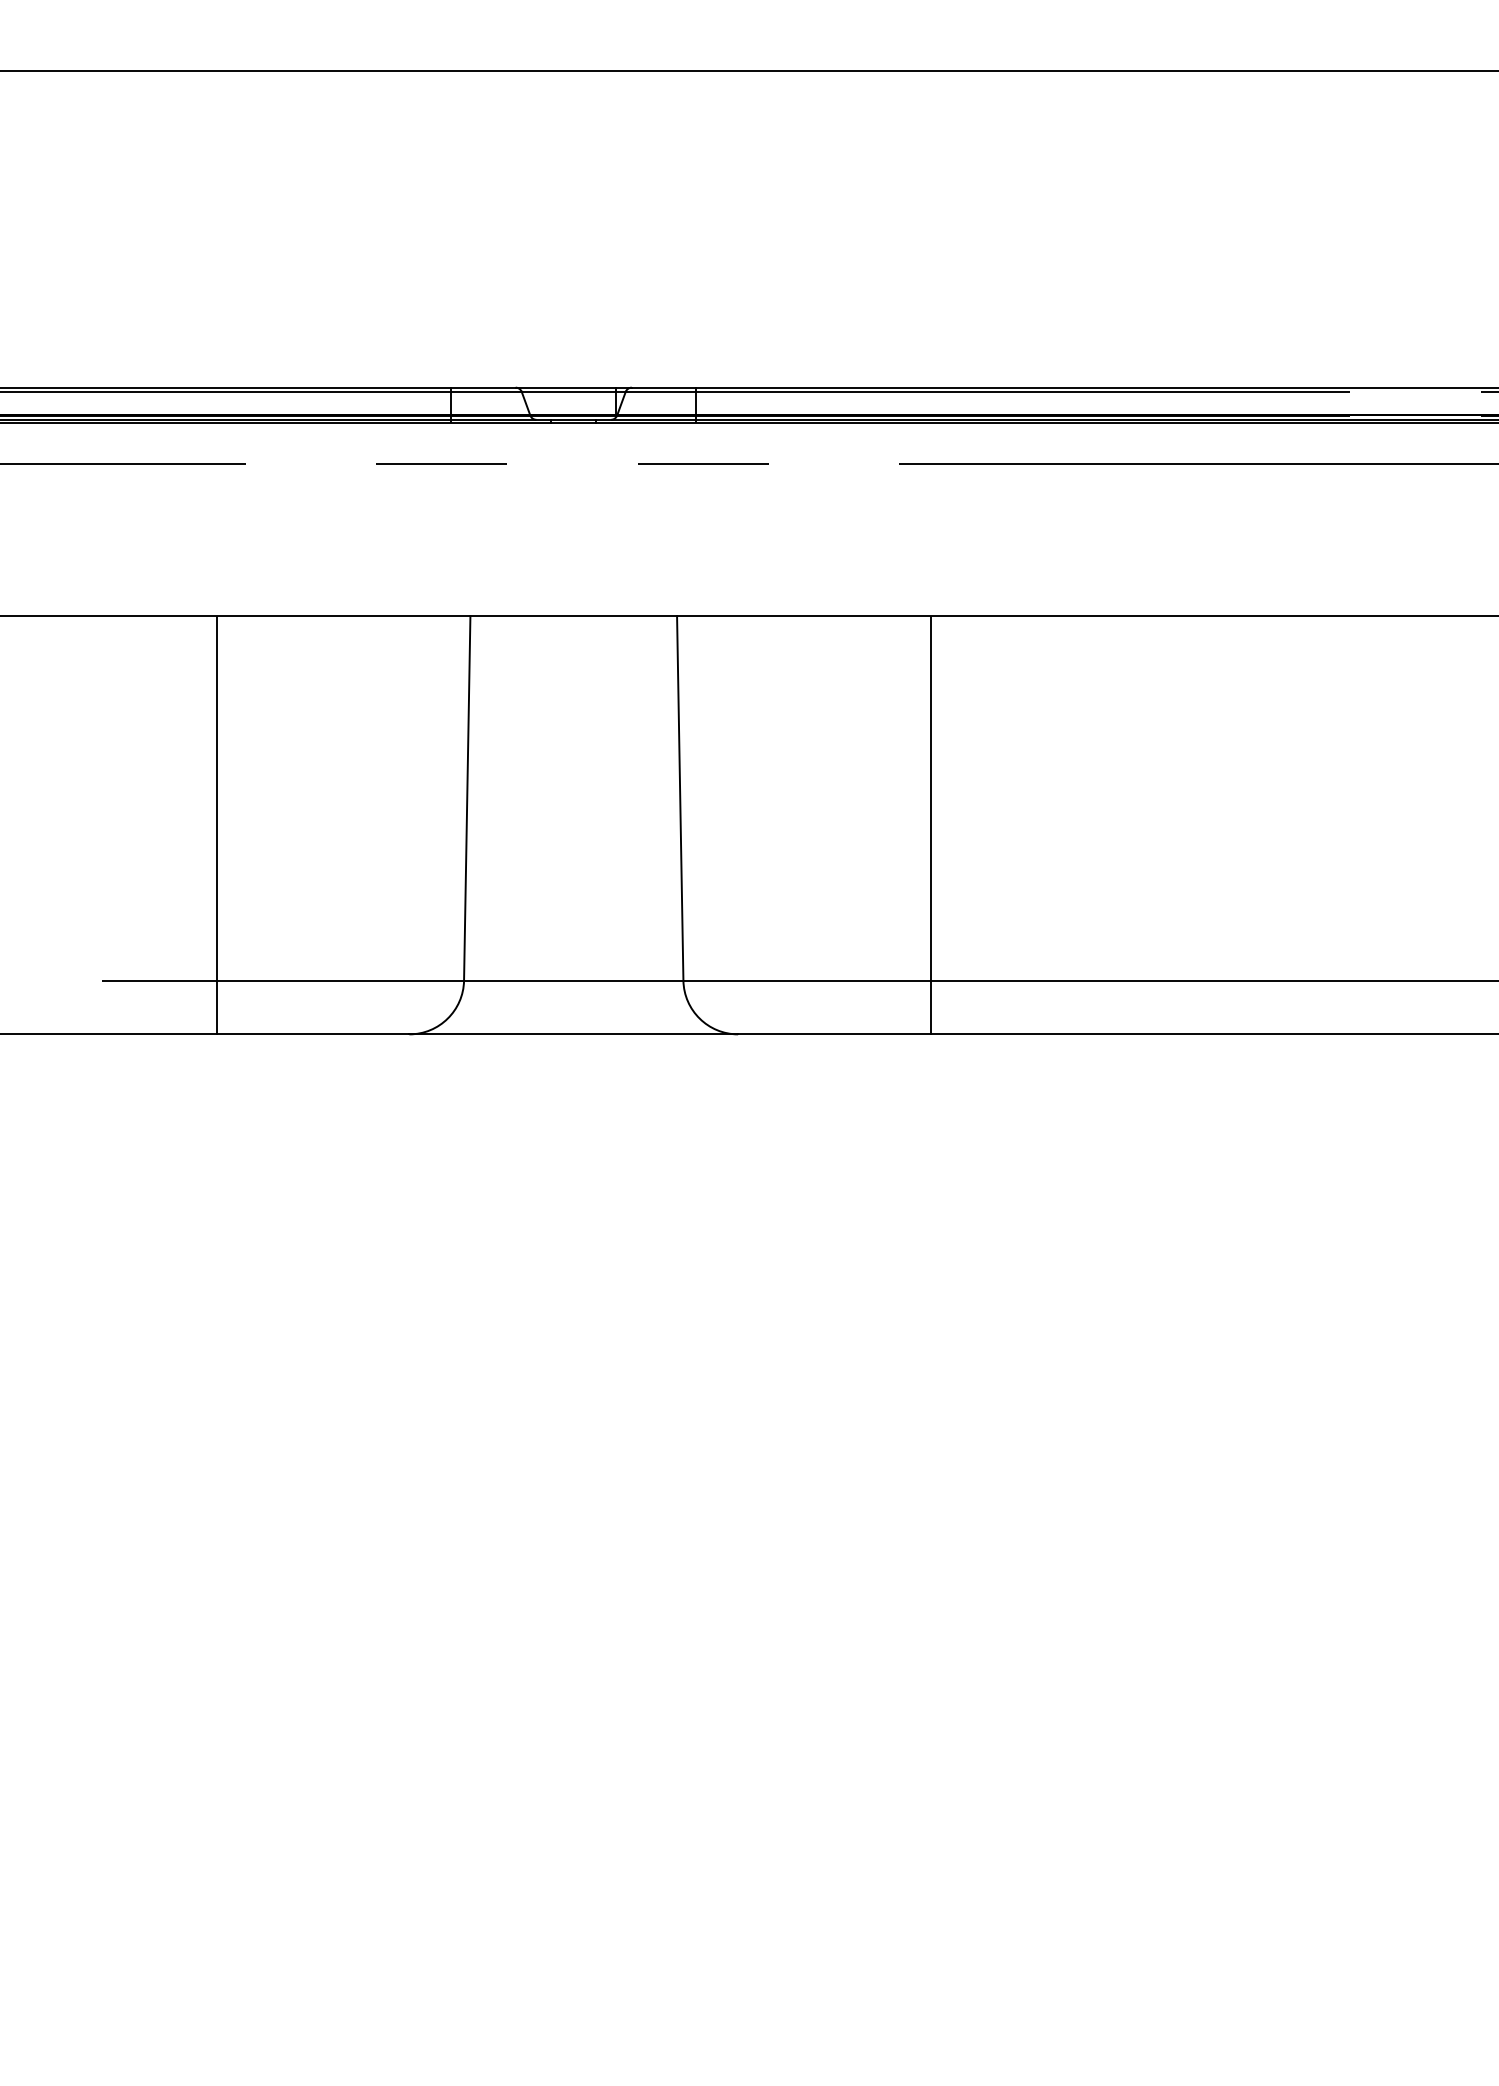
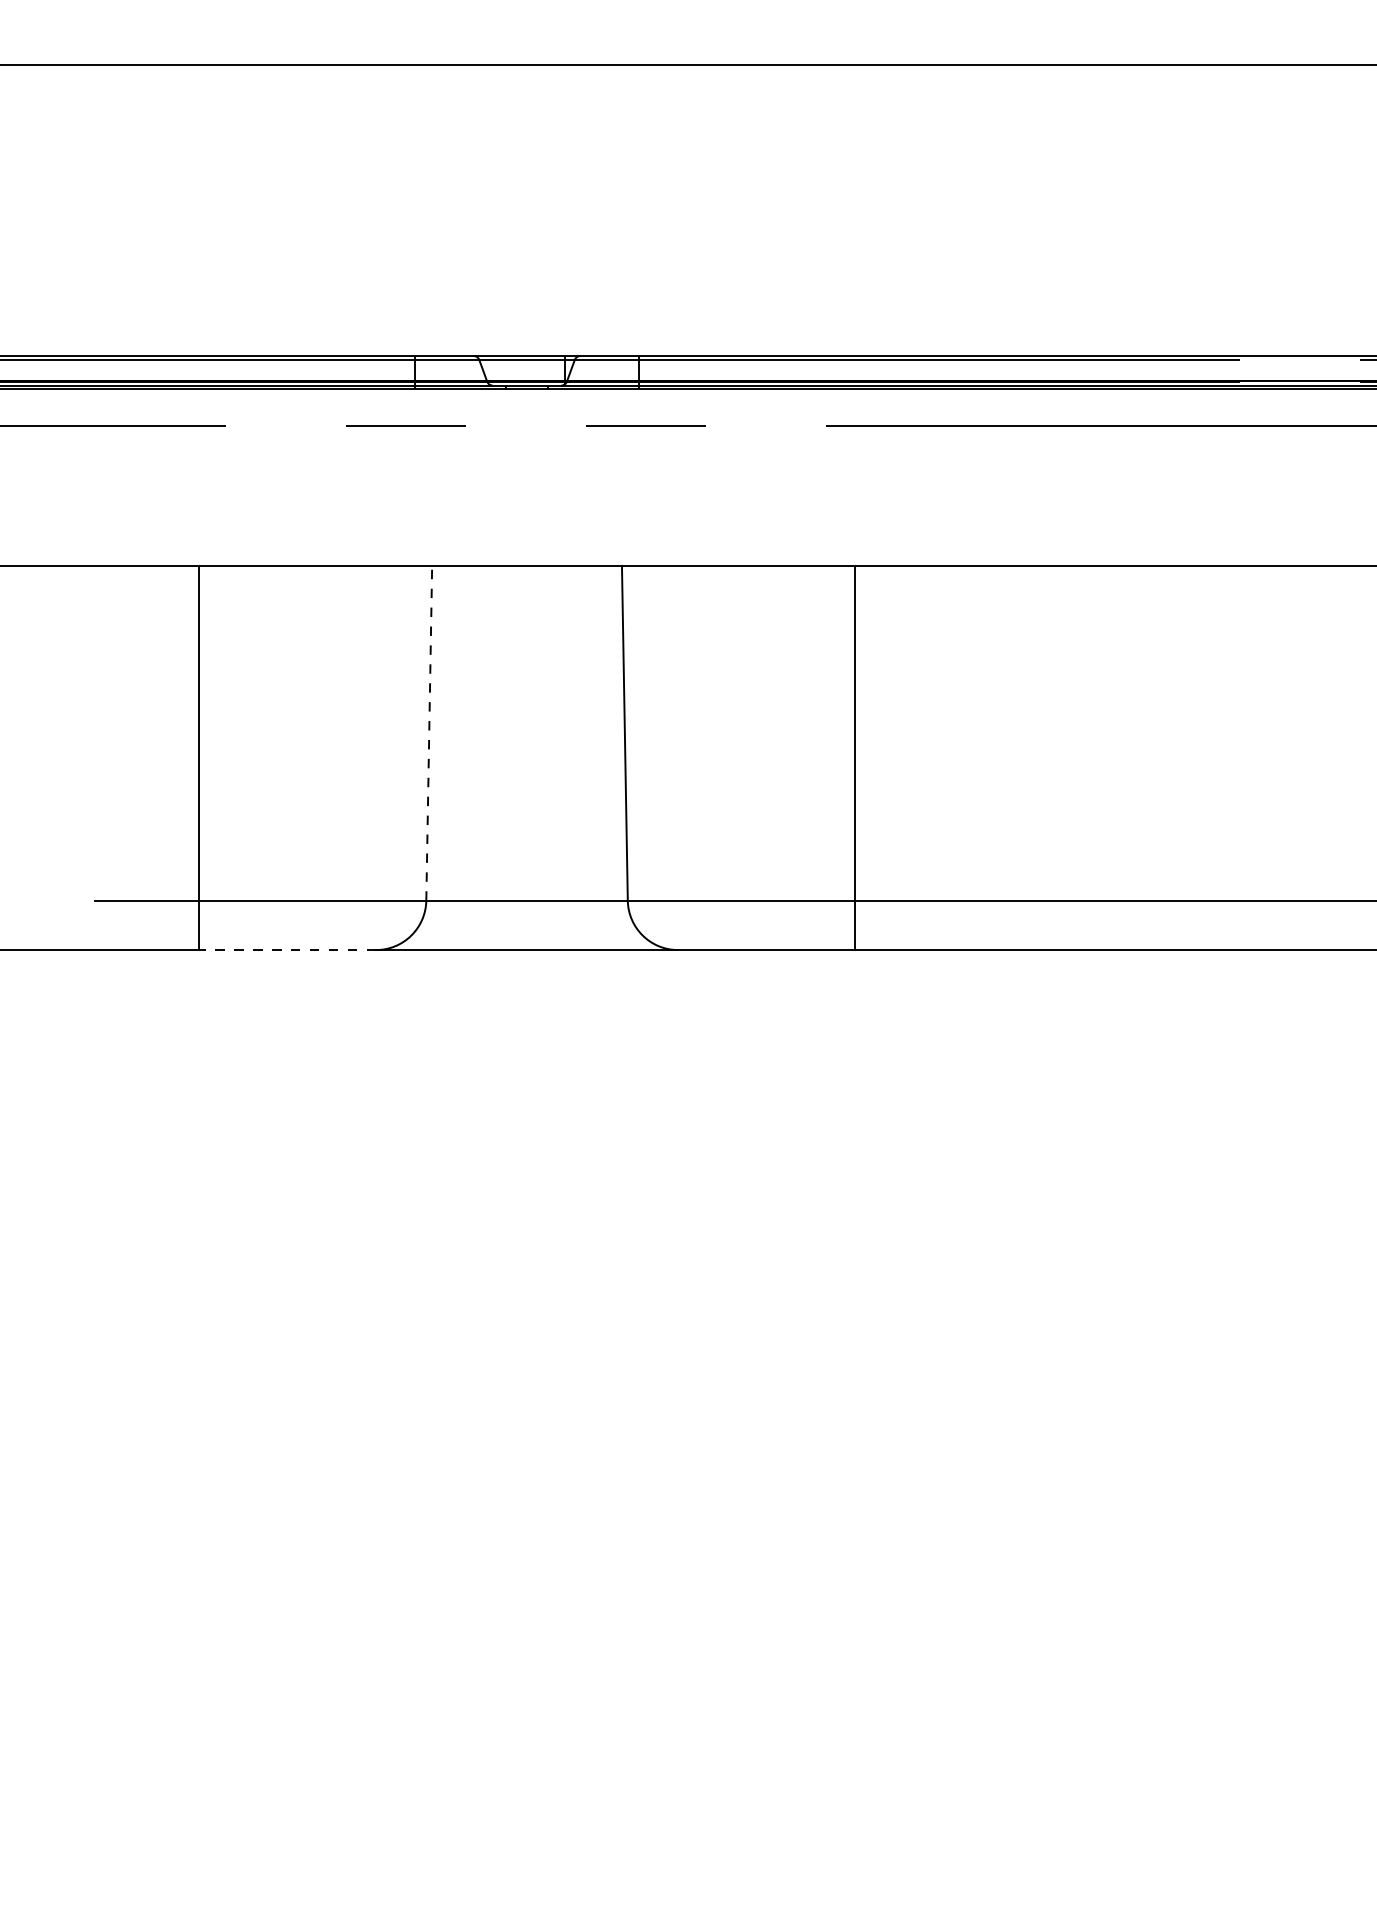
line: (467, 797) -> (429, 732), solid -> dashed
line: (312, 1034) -> (287, 950), solid -> dashed

